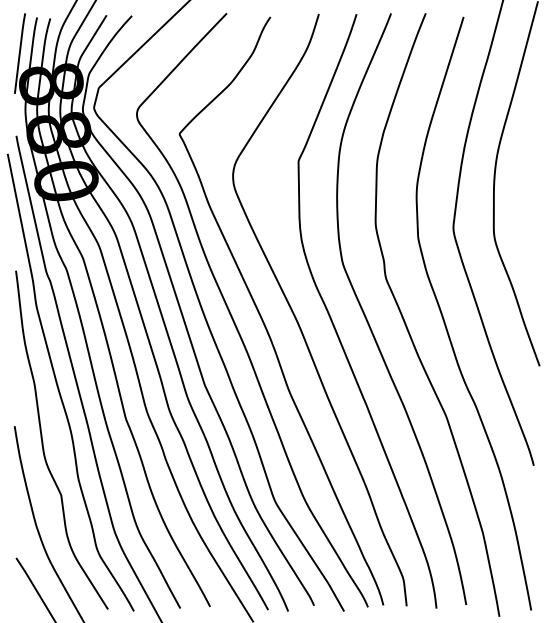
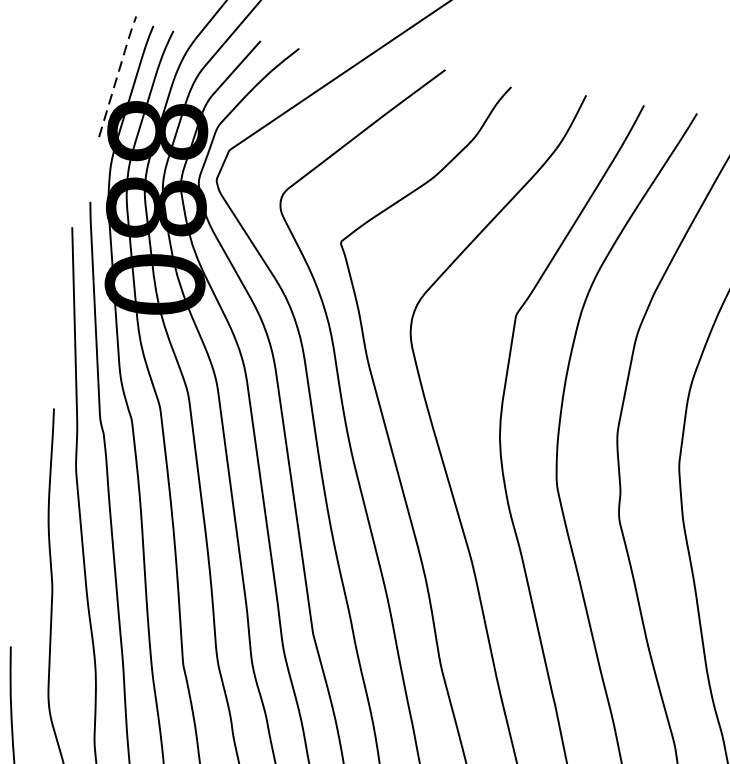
line: (19, 52) -> (117, 74), solid -> dashed

